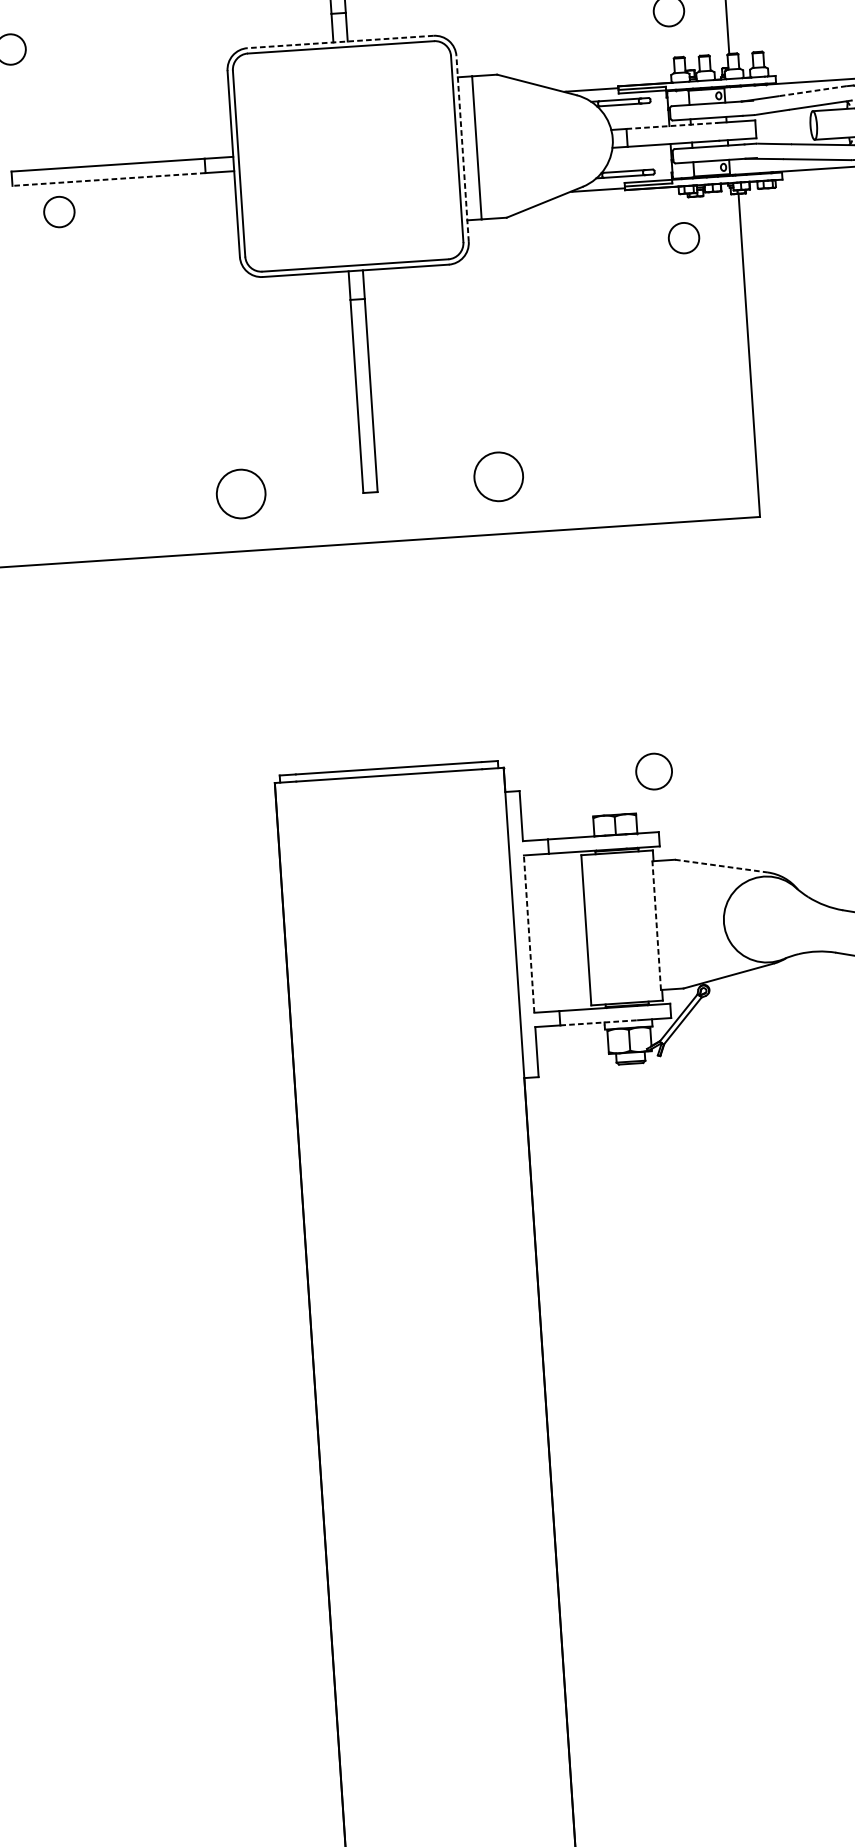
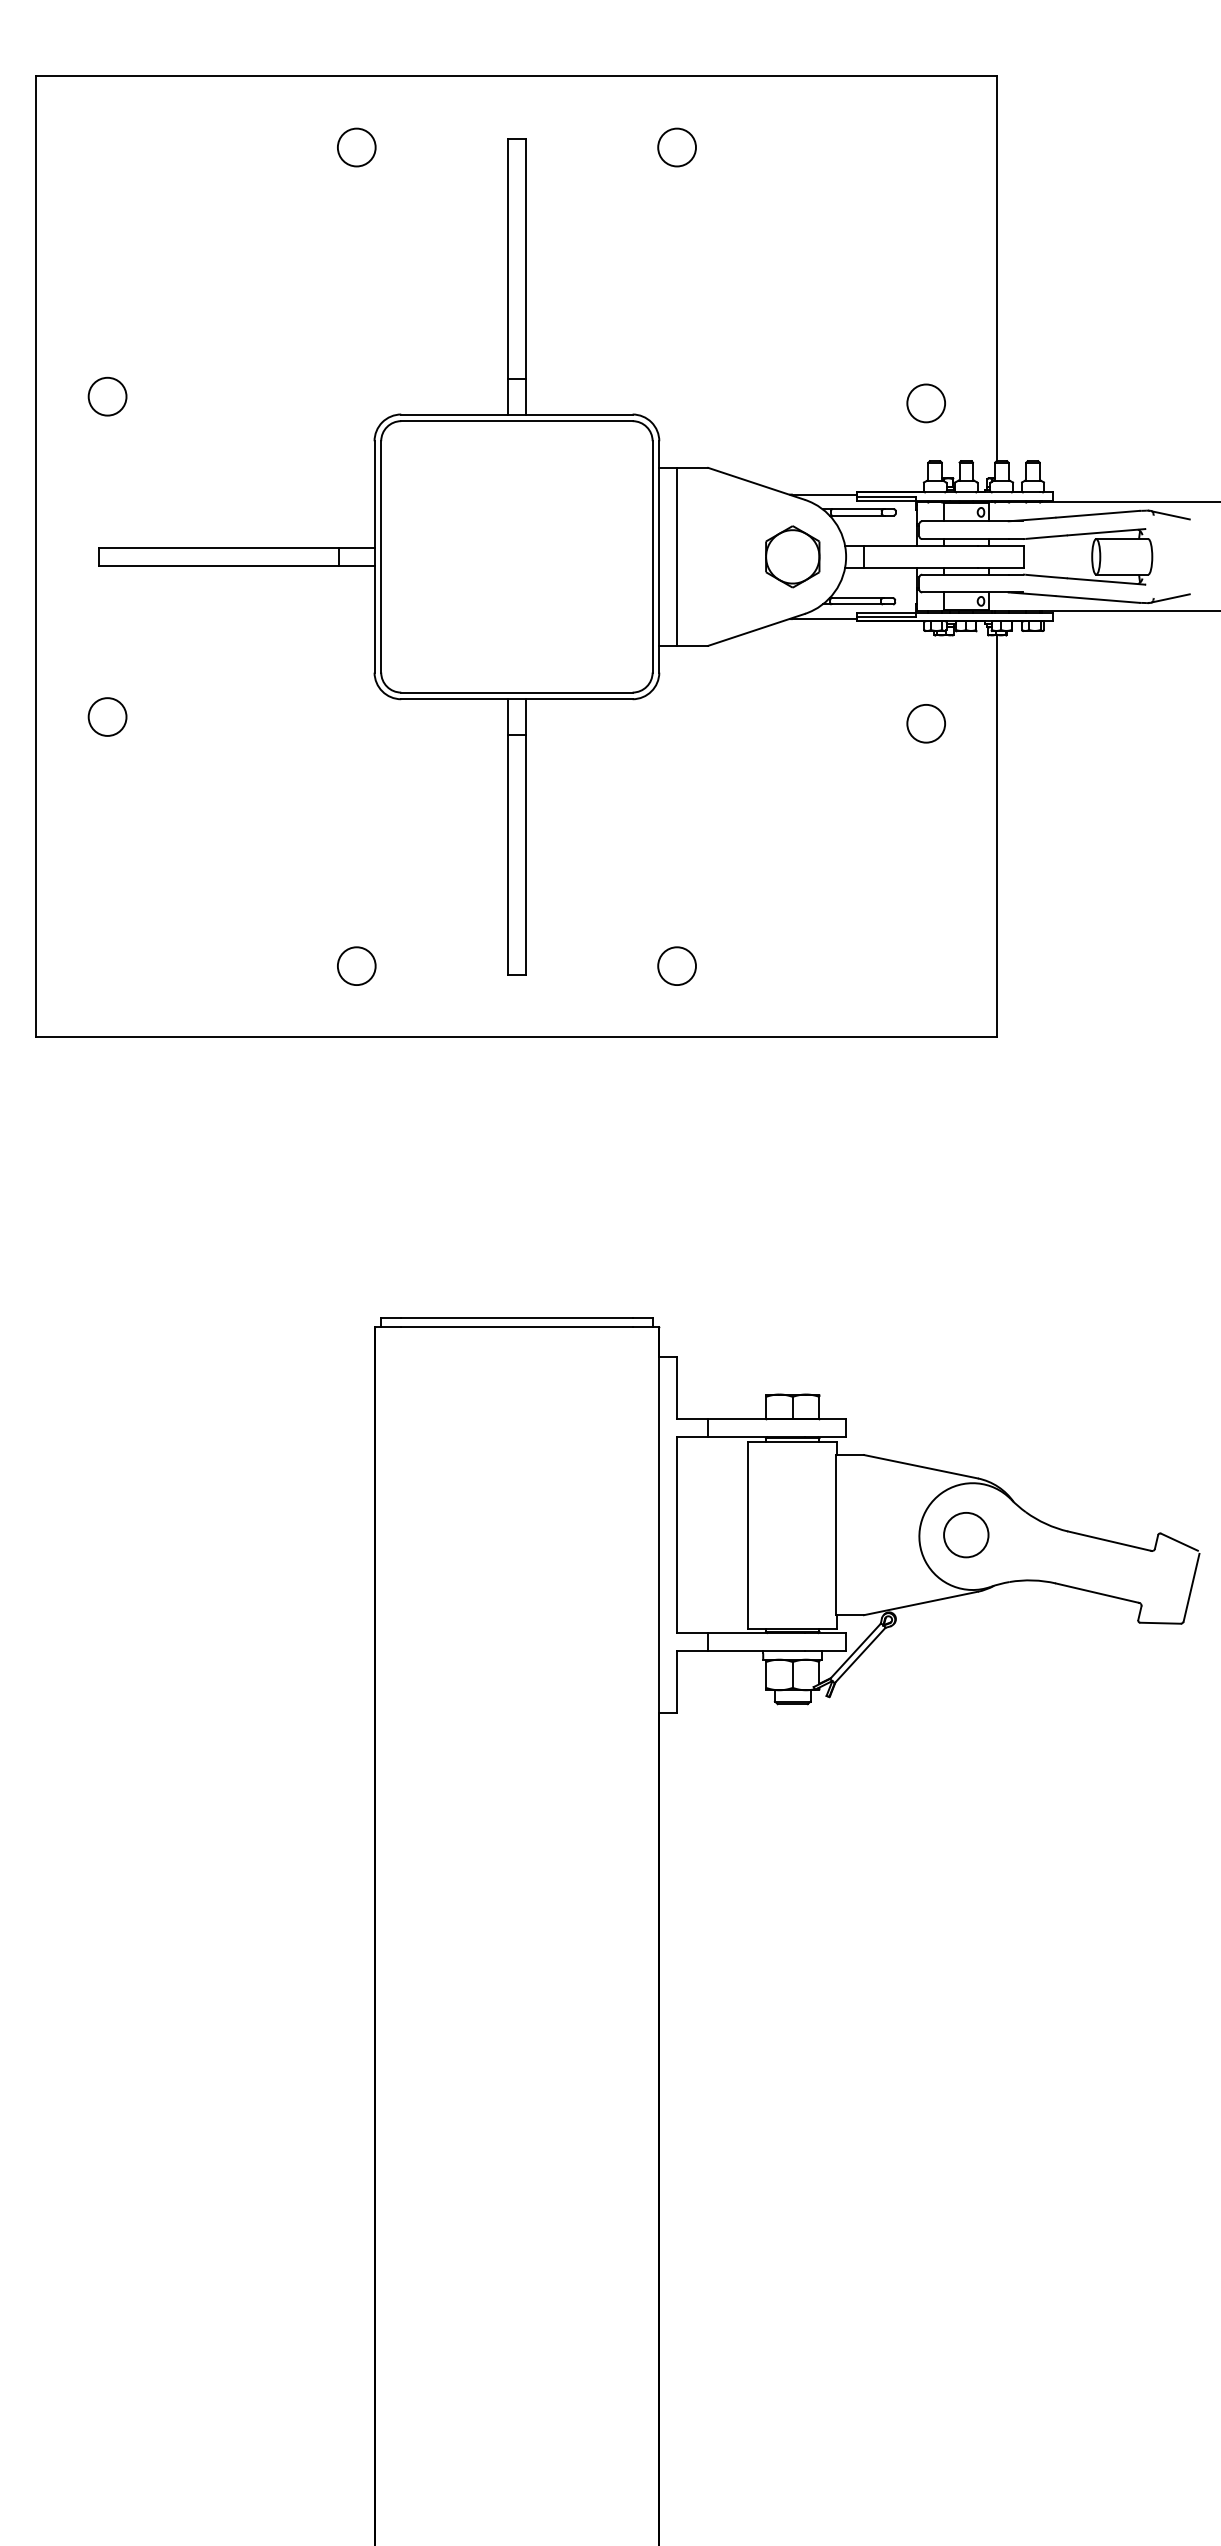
line: (340, 42) -> (516, 414), dashed -> solid
line: (812, 91) -> (1097, 514), dashed -> solid
line: (671, 125) -> (920, 545), dashed -> solid
part: (569, 141) -> (792, 556), added
line: (462, 148) -> (659, 556), dashed -> solid
line: (108, 179) -> (218, 565), dashed -> solid
circle: (59, 211) -> (107, 716), moved
circle: (683, 237) -> (925, 723), moved
circle: (499, 477) -> (677, 966), size x0.62
circle: (241, 493) -> (356, 965), size x0.62
circle: (654, 771) -> (966, 1535), moved
line: (721, 865) -> (921, 1466), dashed -> solid
line: (656, 925) -> (835, 1534), dashed -> solid
line: (529, 934) -> (677, 1535), dashed -> solid
line: (599, 1022) -> (757, 1650), dashed -> solid

